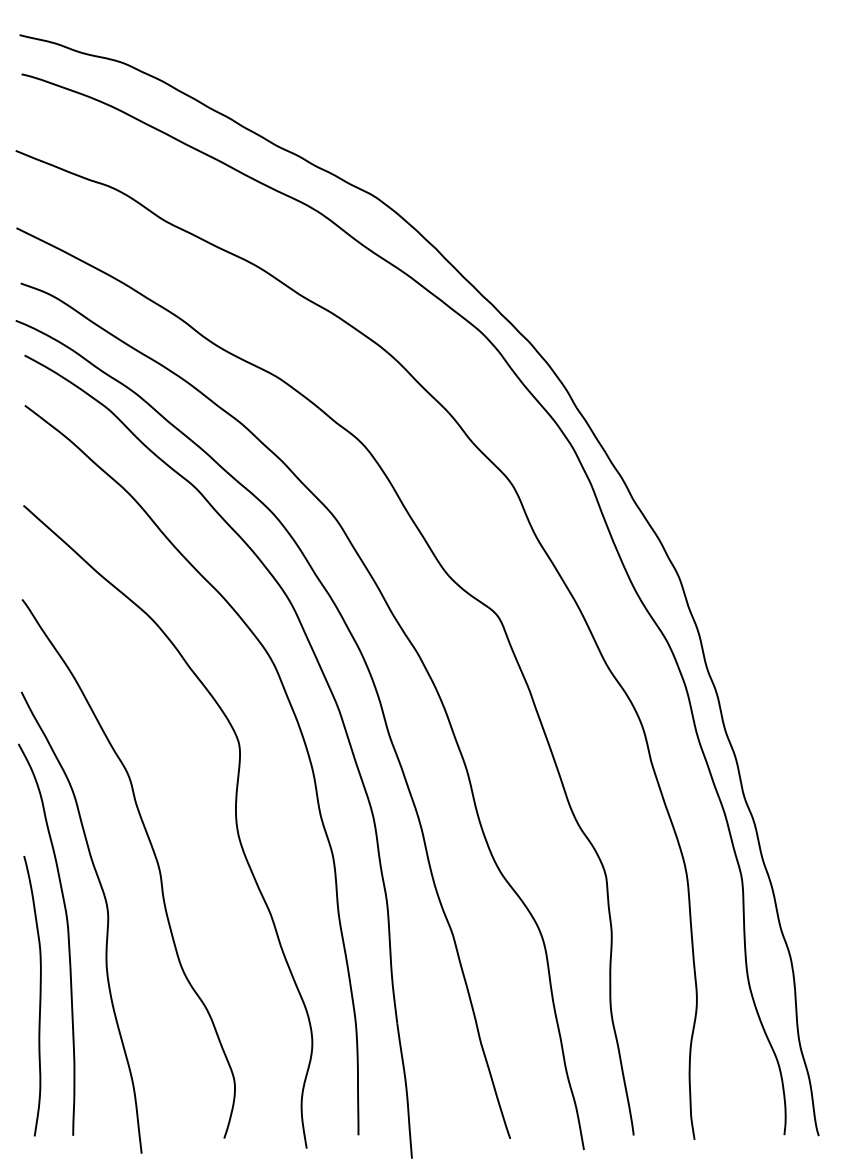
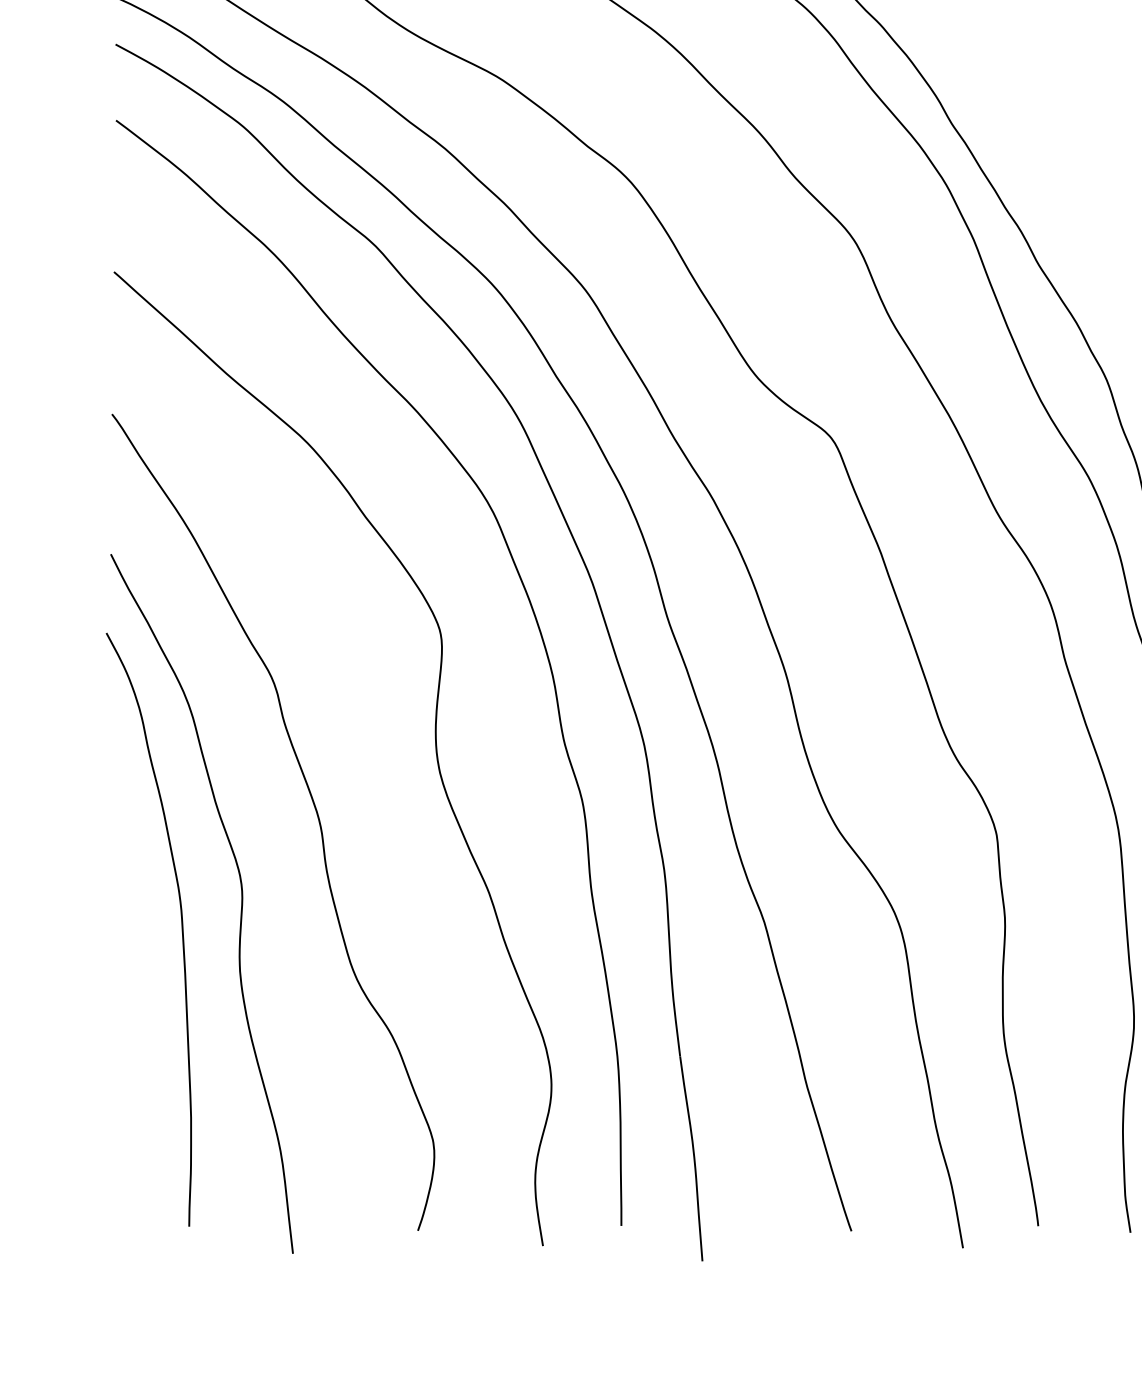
curve: (39, 996) -> (138, 1015), removed

